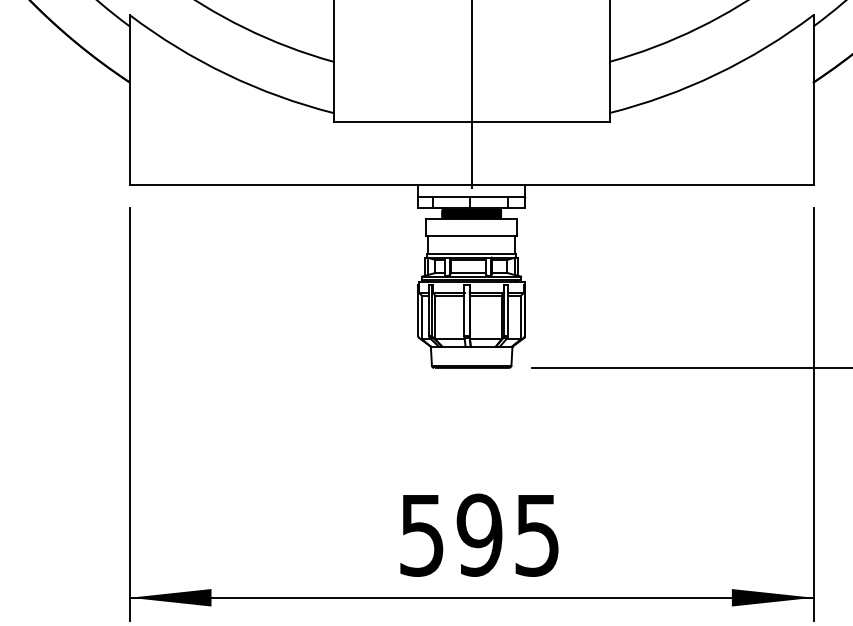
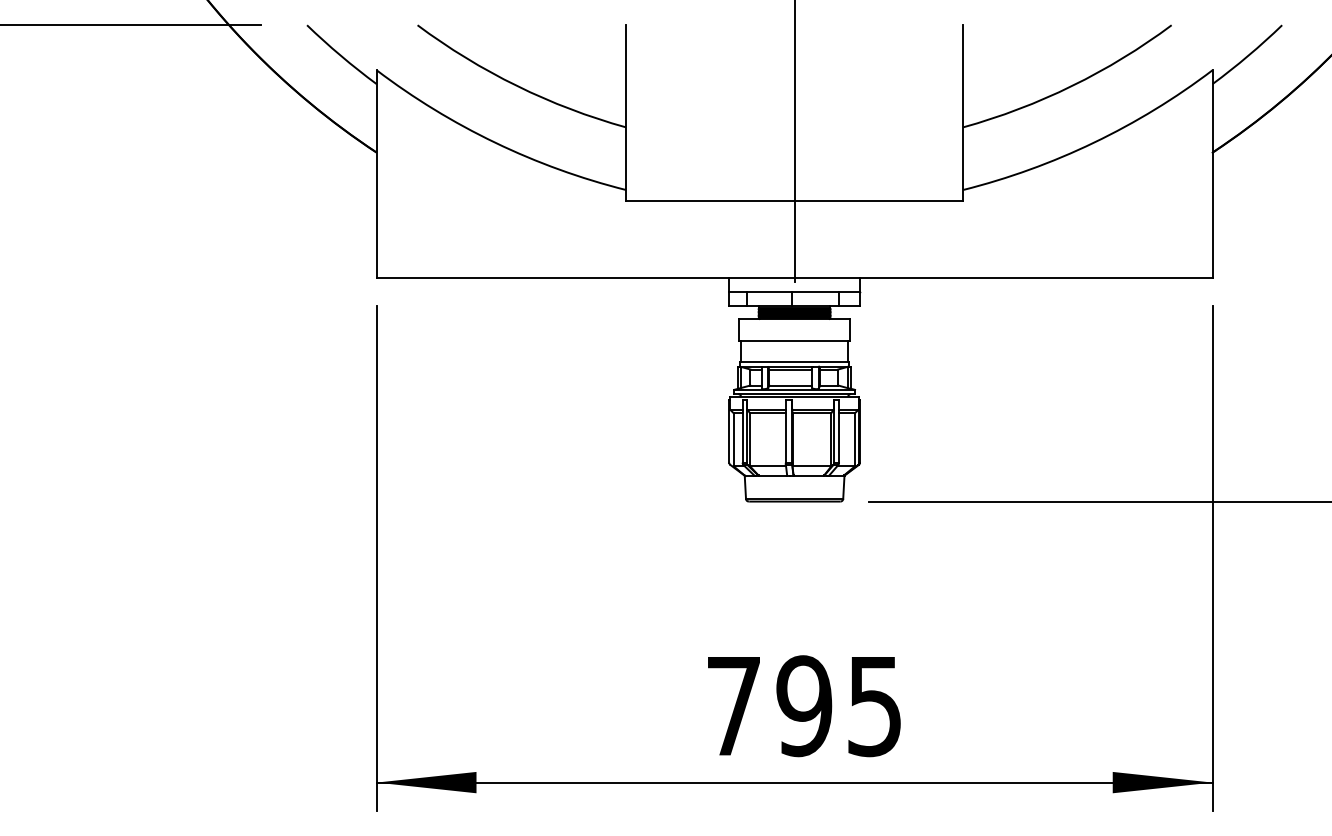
text: (421, 536) -> (733, 707), 595 -> 795

